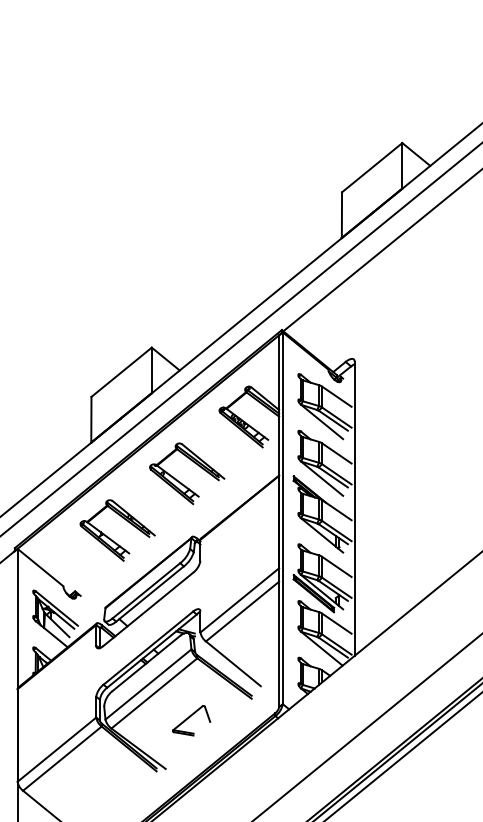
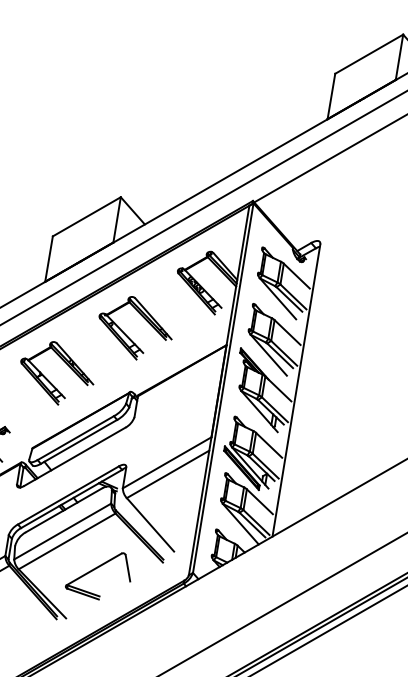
part: (191, 720) -> (99, 574), size x1.67

